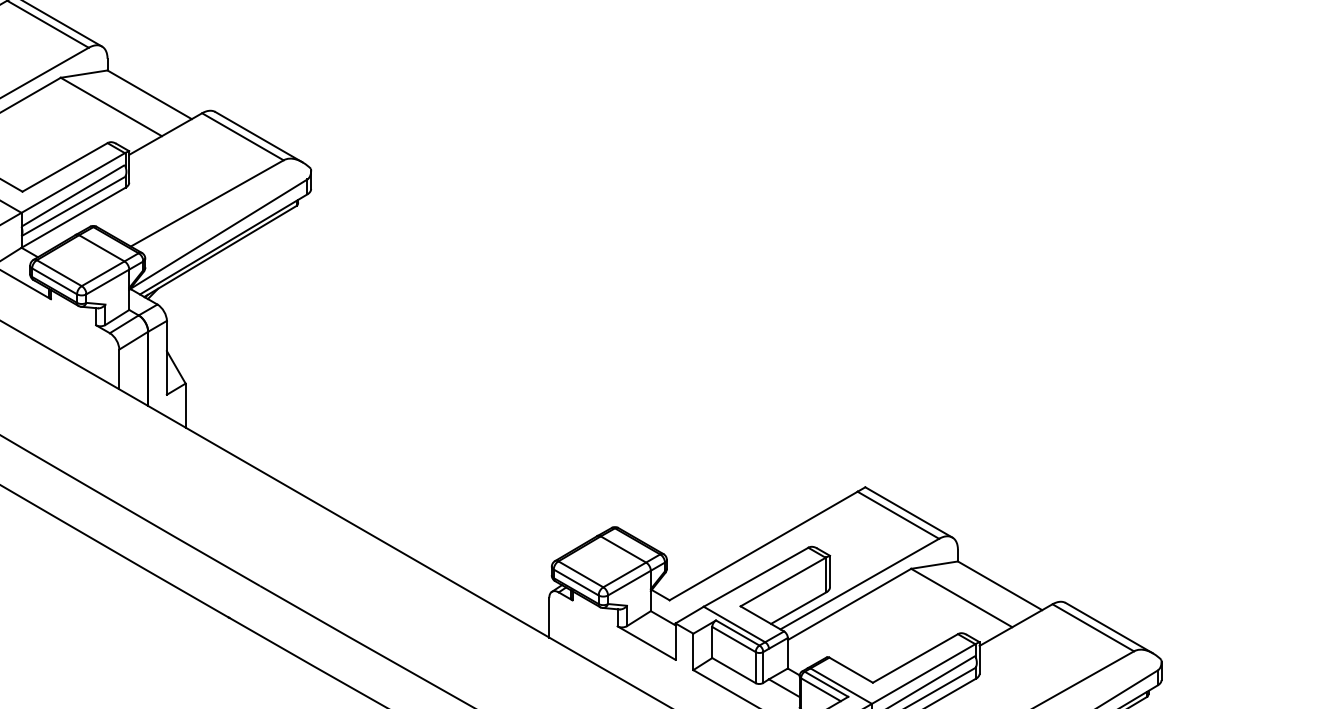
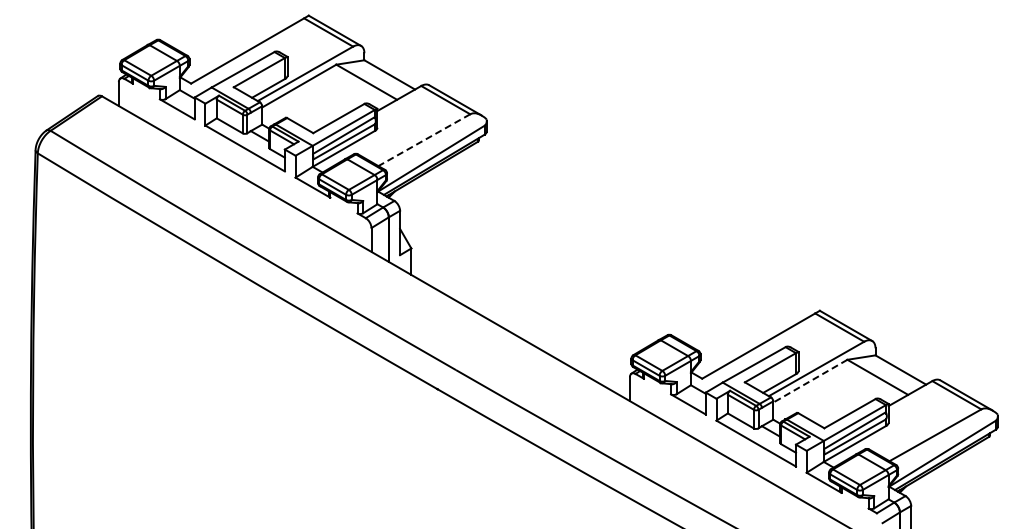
line: (207, 203) -> (424, 140), solid -> dashed
line: (849, 604) -> (810, 381), solid -> dashed

